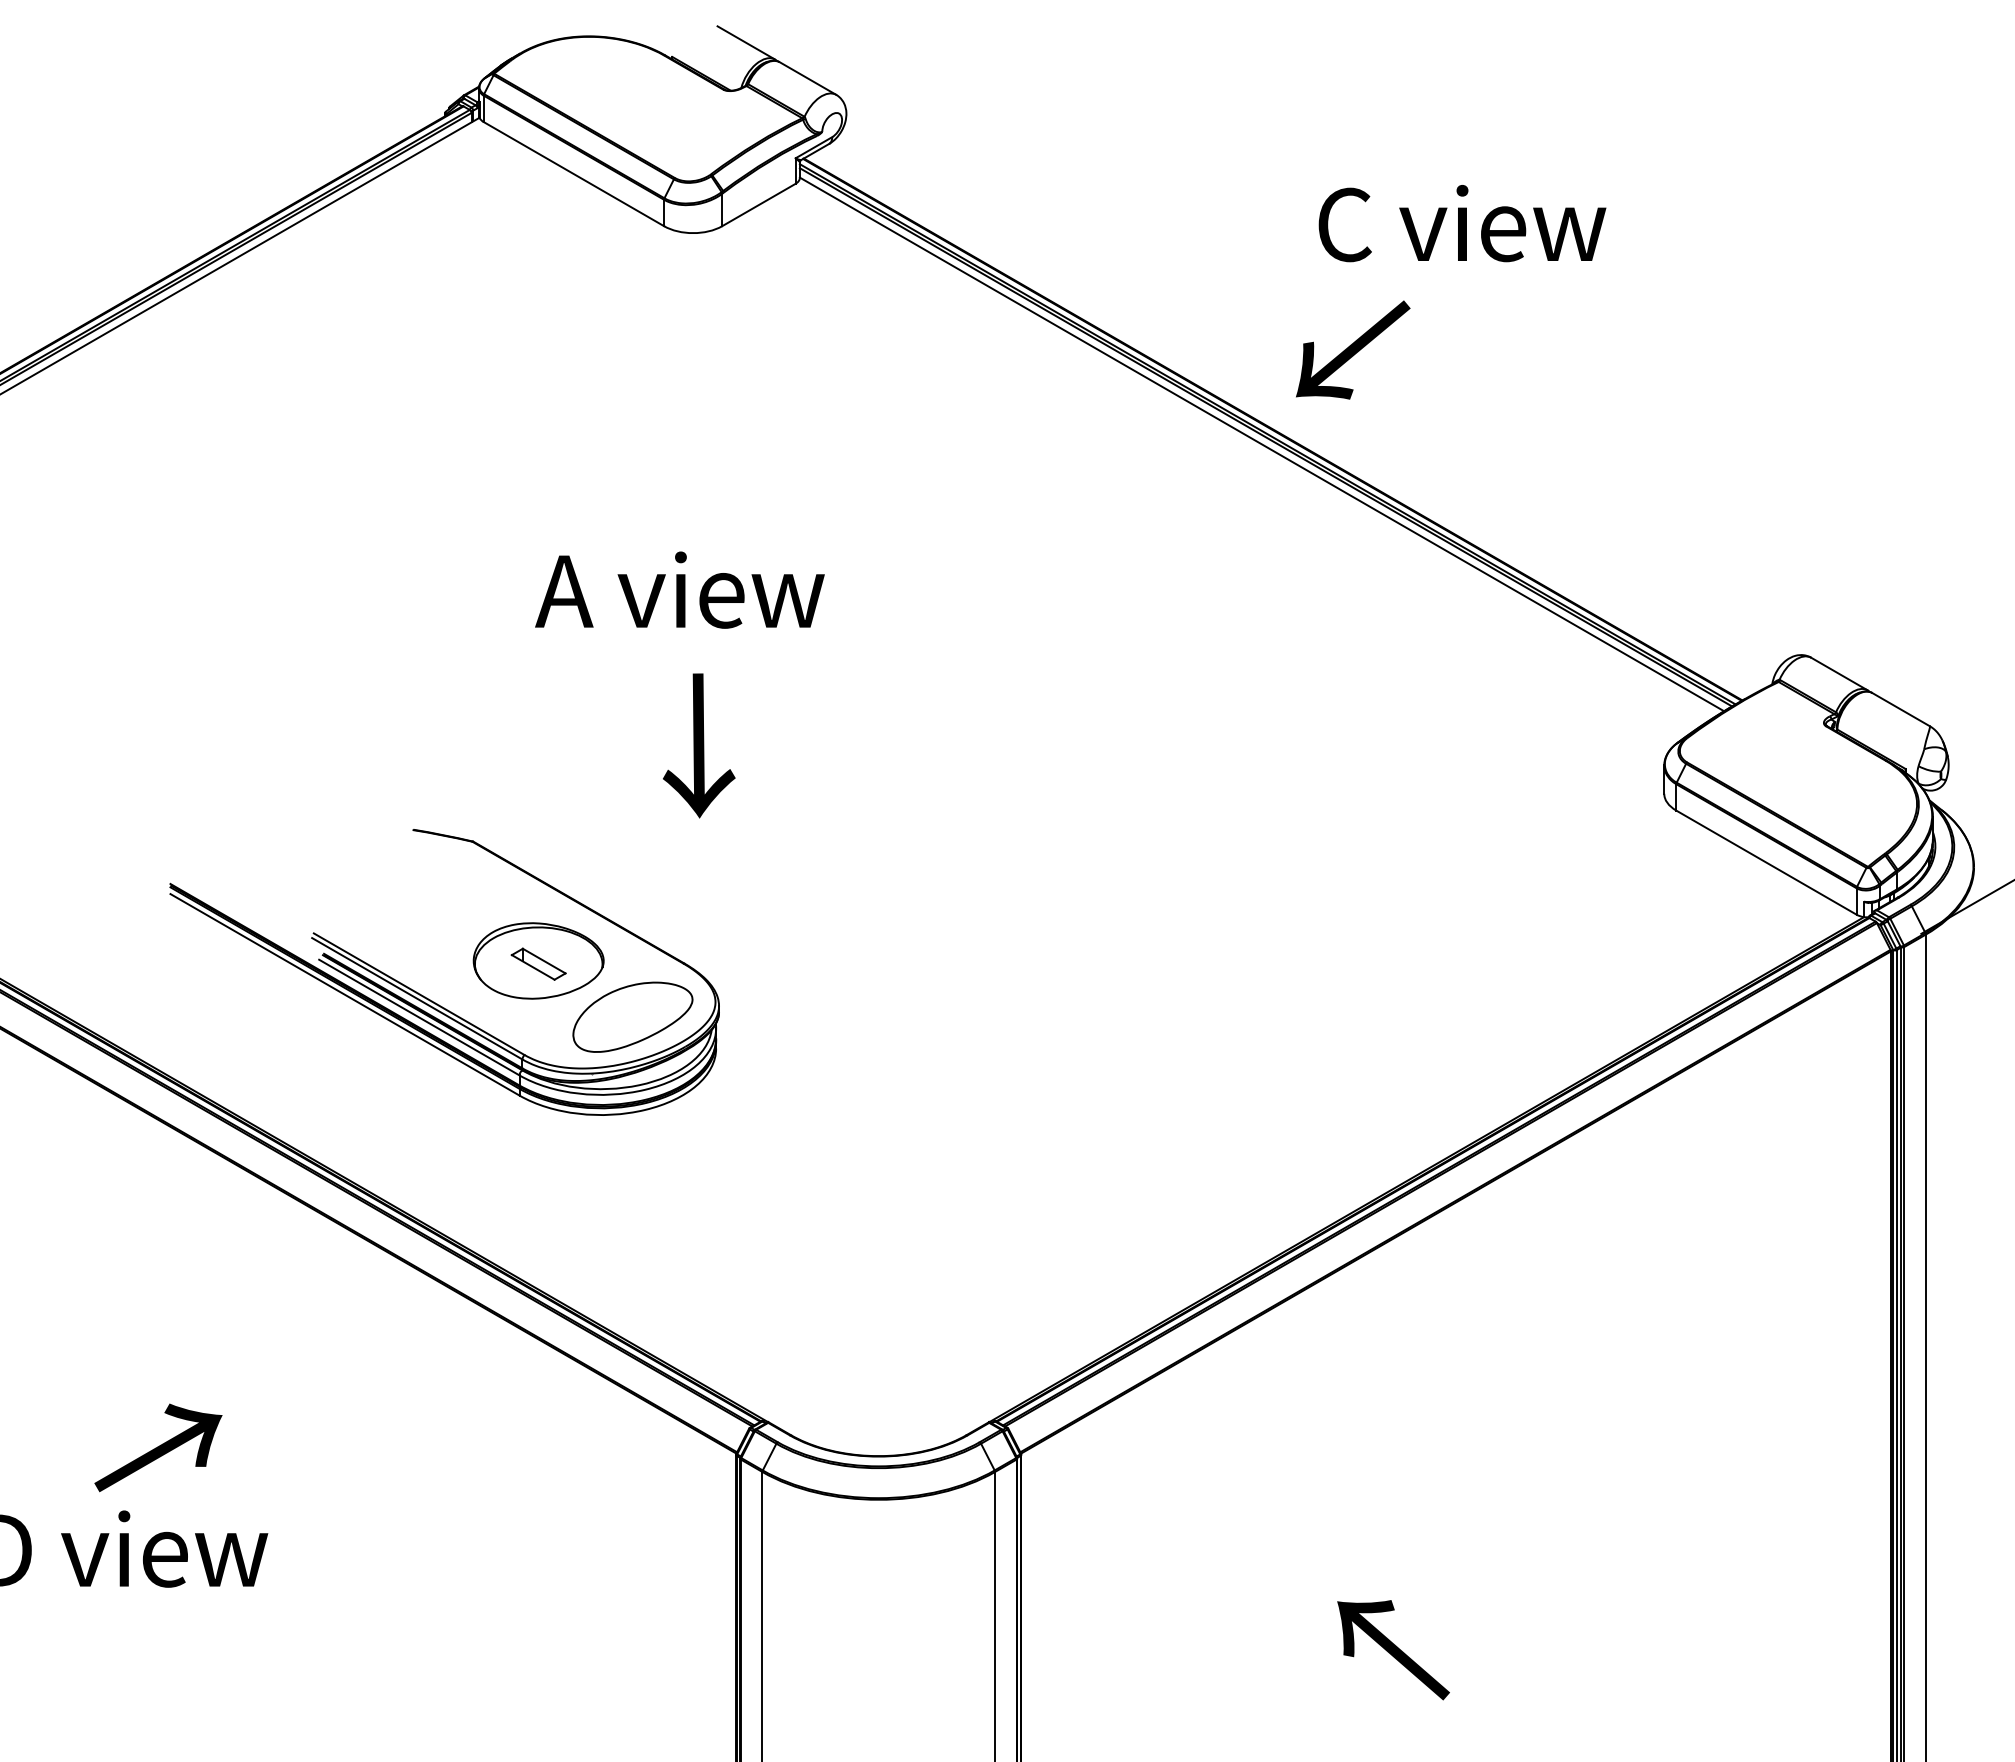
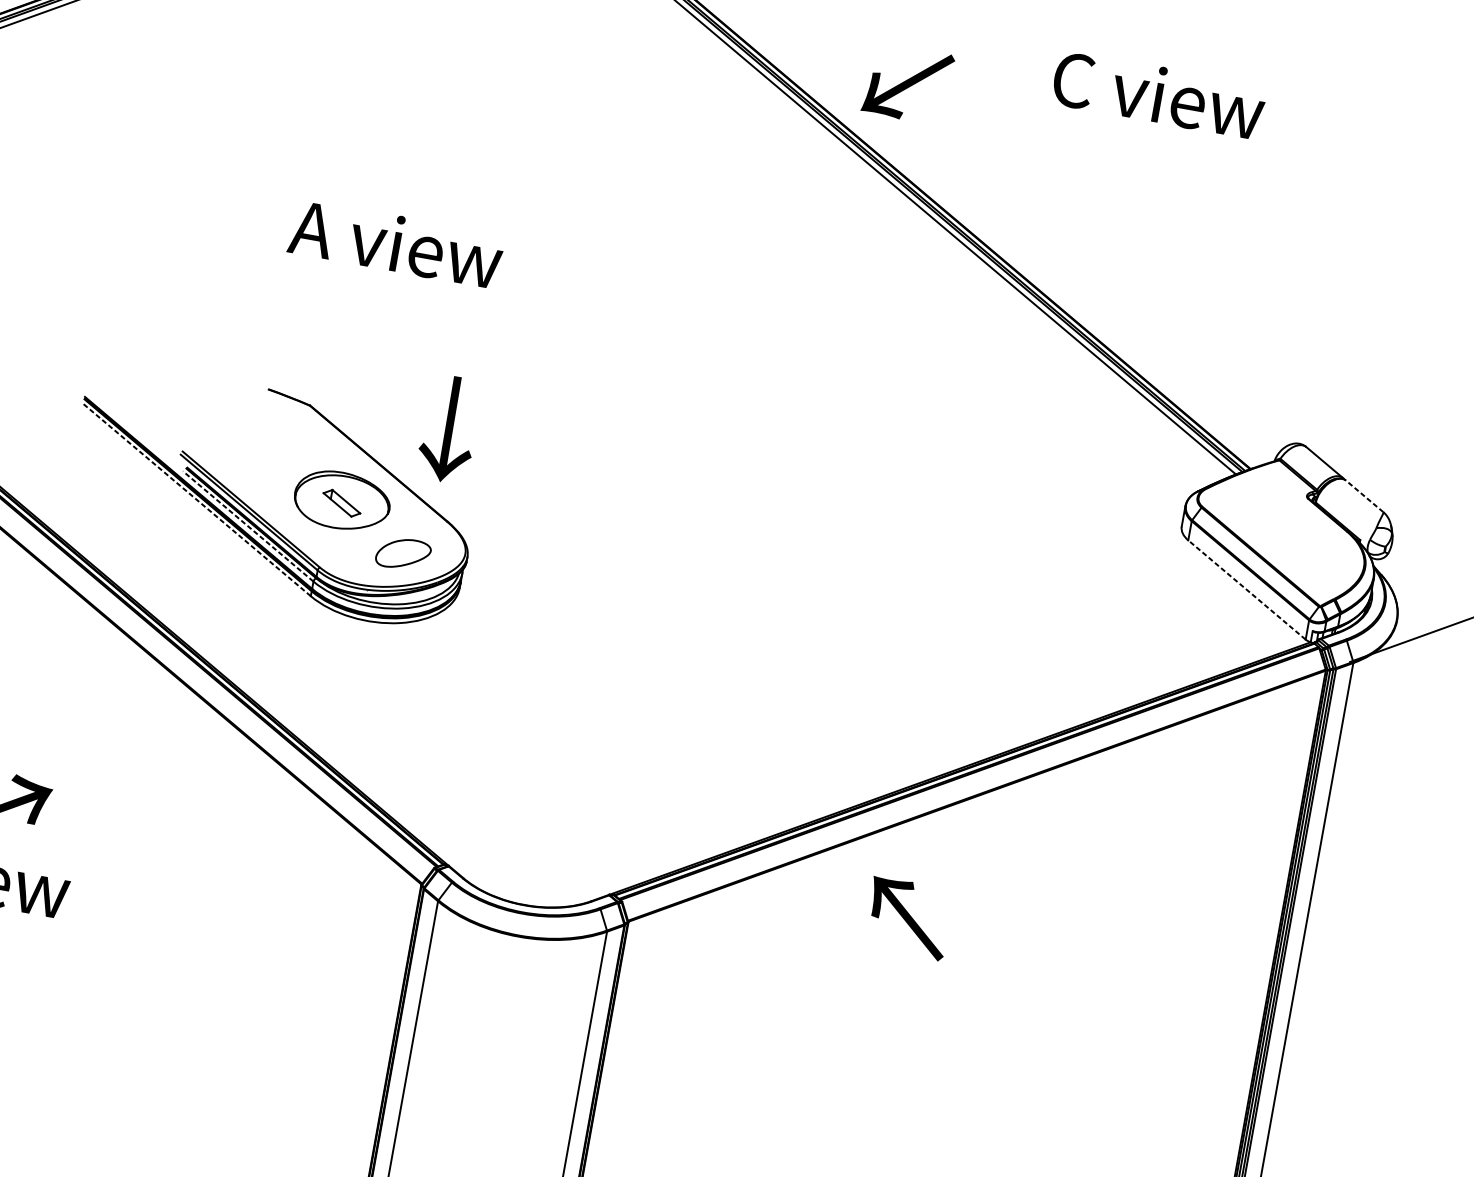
text: (1462, 223) -> (1159, 94), moved
text: (1353, 349) -> (908, 83), moved
text: (679, 589) -> (396, 243), moved
line: (1900, 709) -> (1364, 496), solid -> dashed
text: (699, 745) -> (449, 429), moved
line: (1766, 862) -> (1247, 589), solid -> dashed
line: (345, 994) -> (197, 500), solid -> dashed
part: (632, 1016) -> (403, 553), size x0.6
line: (419, 1017) -> (248, 526), solid -> dashed
text: (1393, 1650) -> (908, 918), moved

